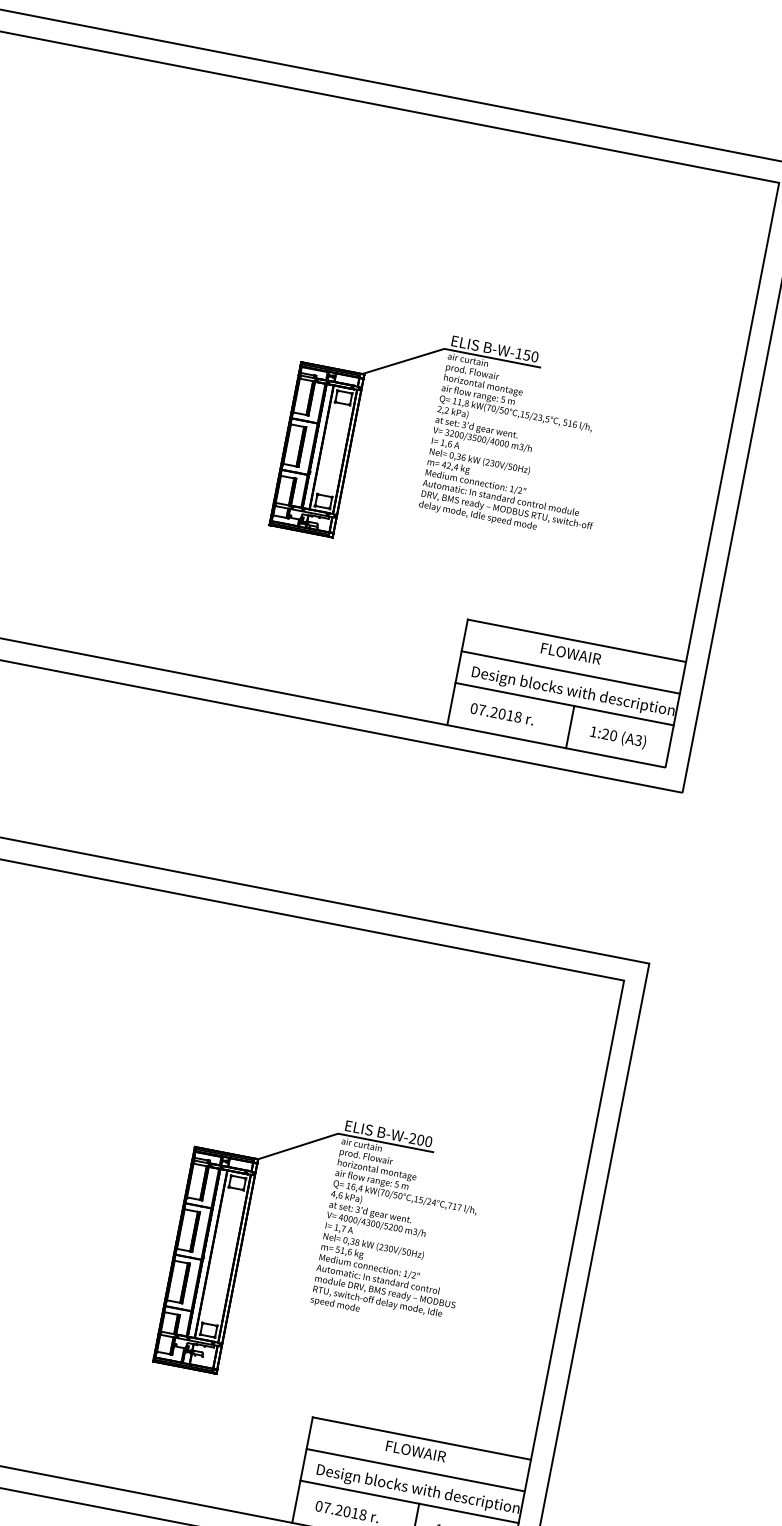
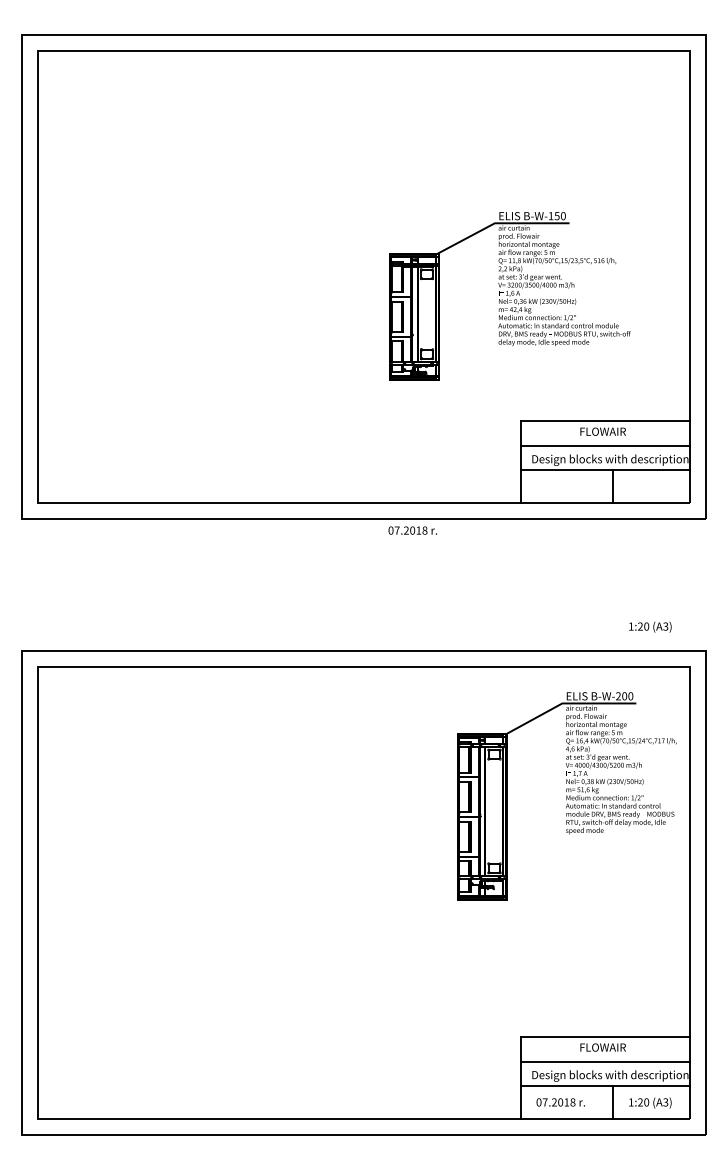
part: (444, 447) -> (509, 296), moved
text: (502, 713) -> (412, 530), moved
text: (618, 736) -> (650, 626), moved
part: (320, 1255) -> (566, 796), moved

